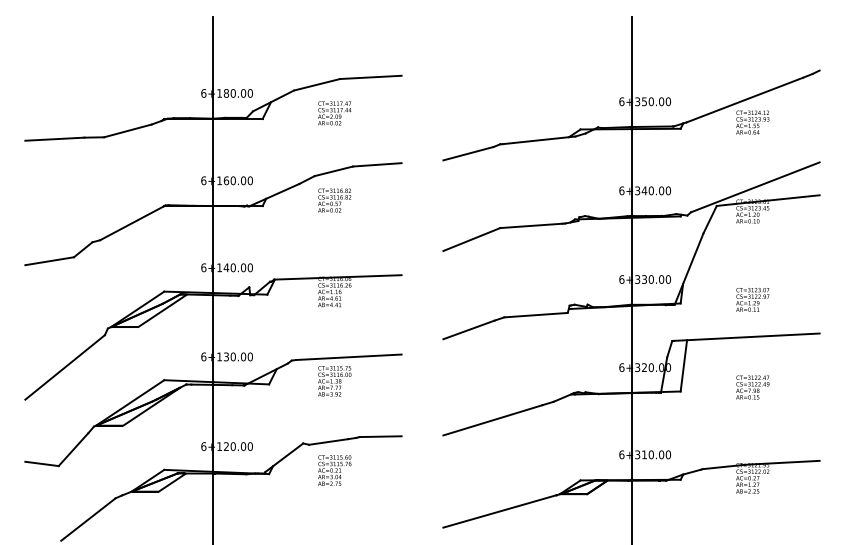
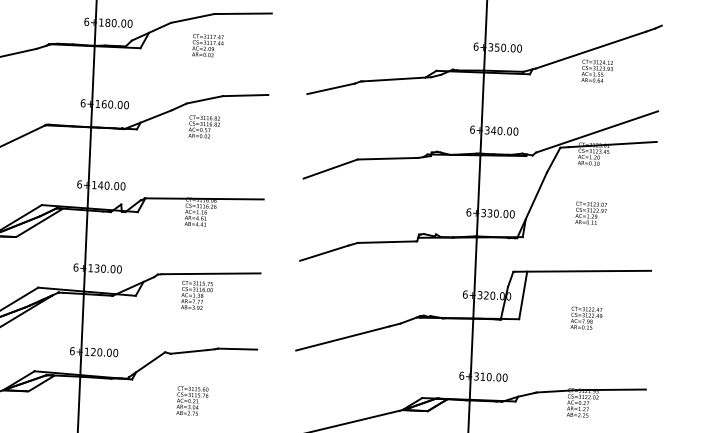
text: (752, 299) -> (590, 213), moved
text: (334, 470) -> (192, 401), moved

